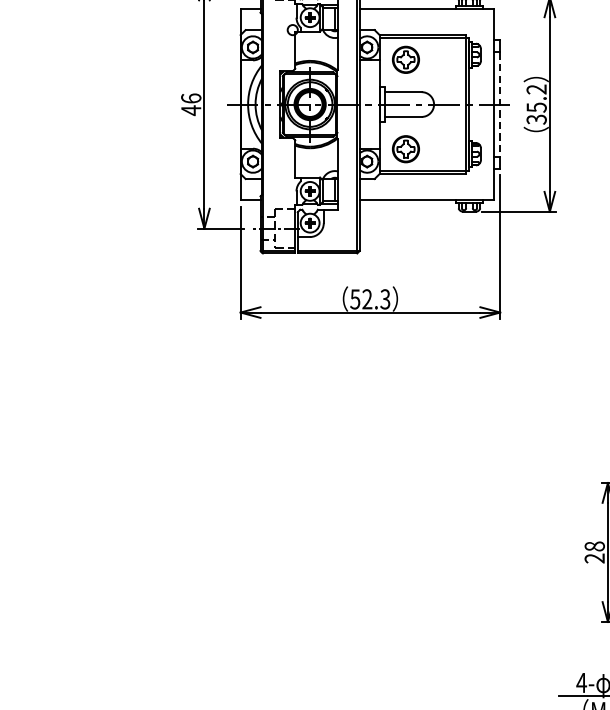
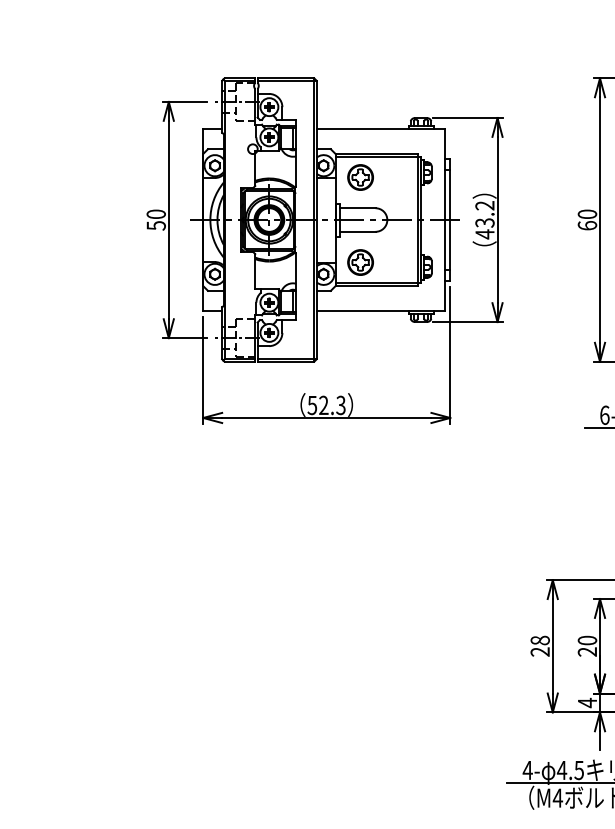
text: (190, 103) -> (155, 219), 46 -> 50
line: (500, 105) -> (450, 220), dashed -> solid
text: (536, 113) -> (484, 228), 35.2 -> 43.2

